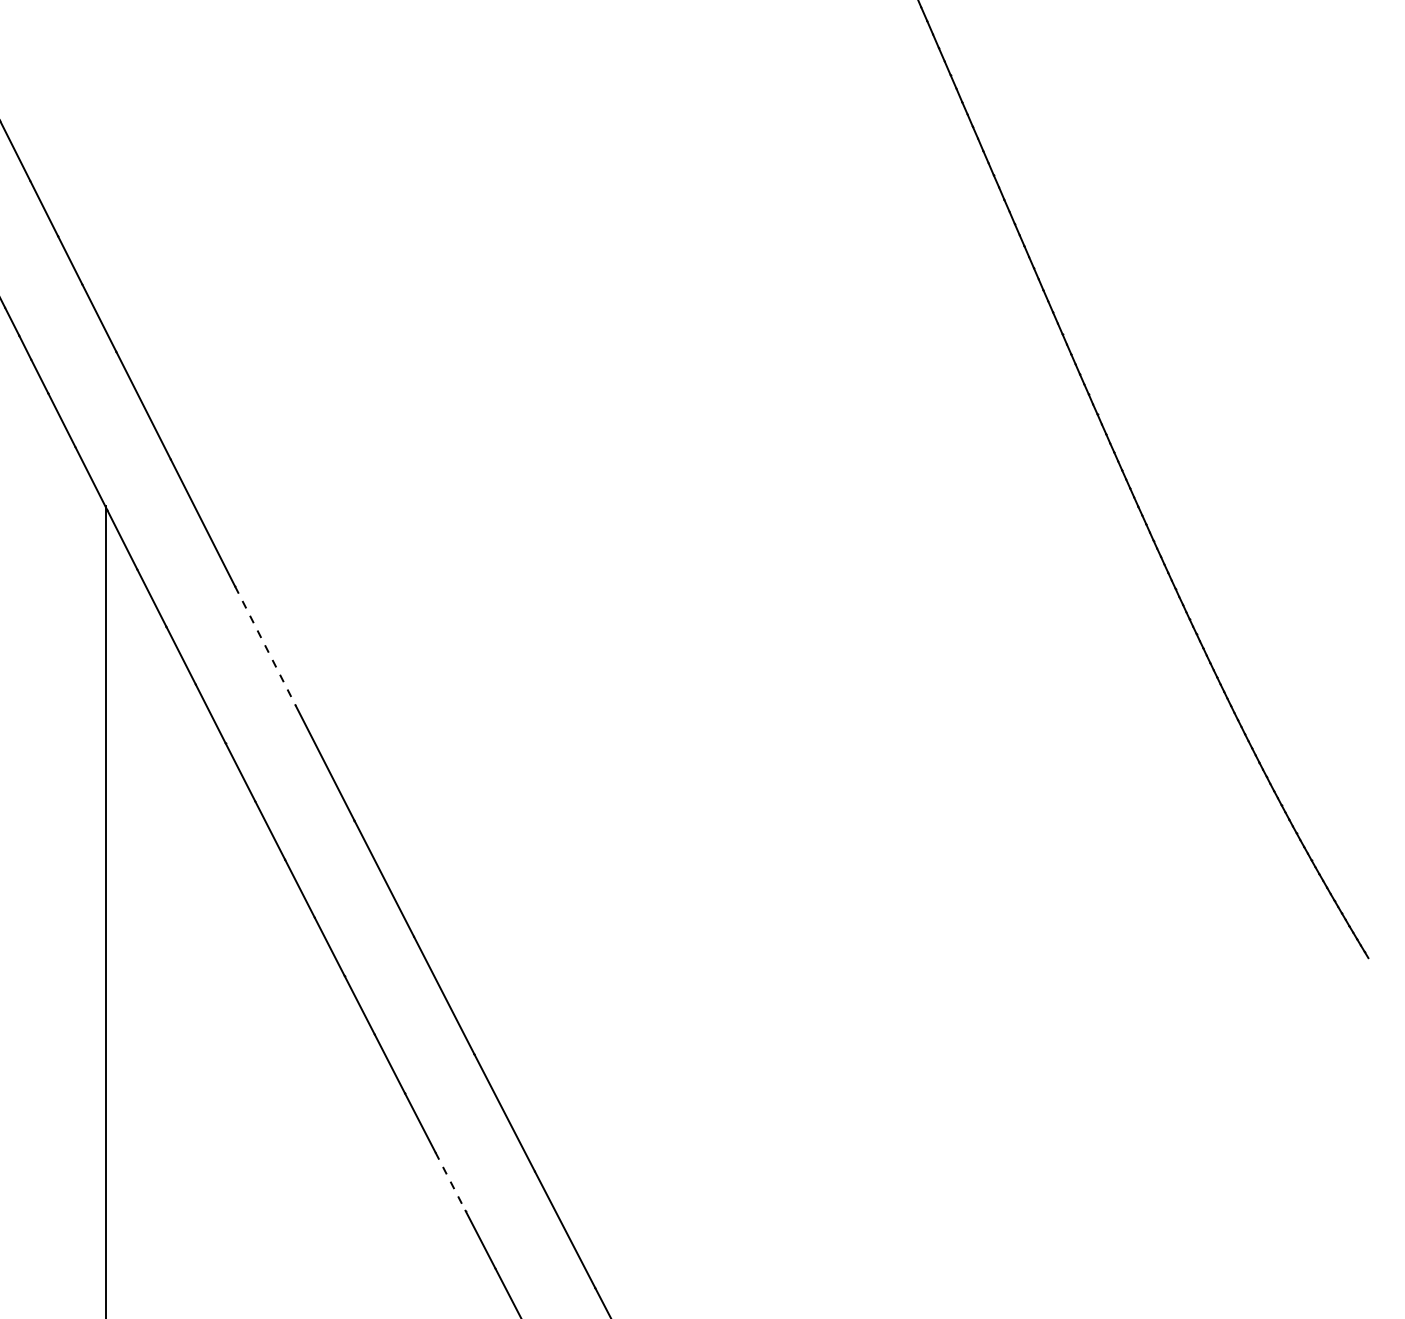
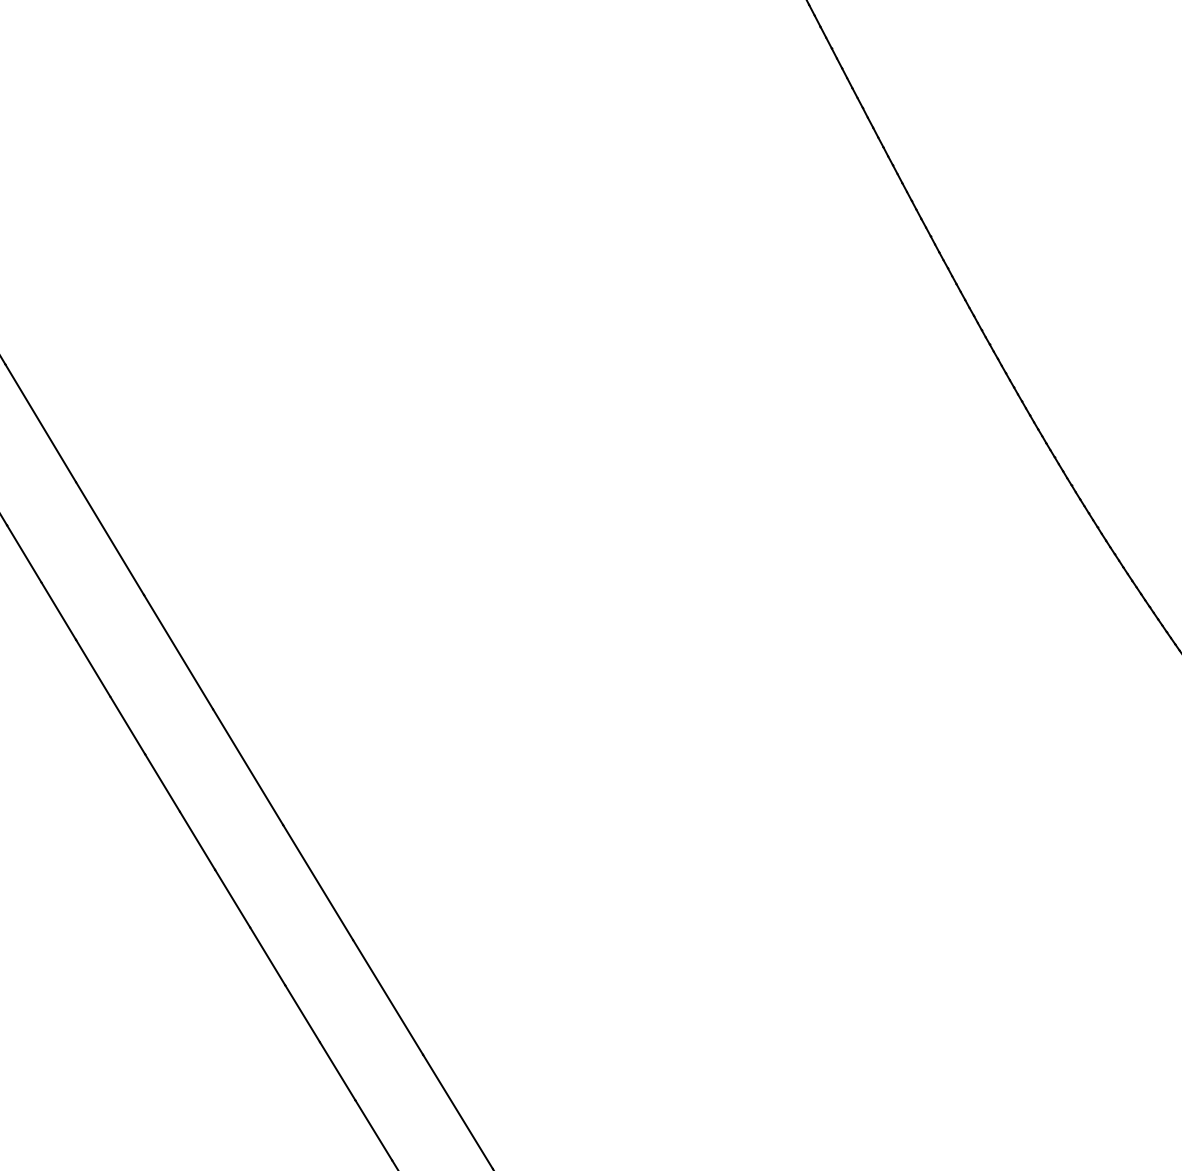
line: (265, 646) -> (40, 423), dashed -> solid
line: (450, 1181) -> (267, 956), dashed -> solid

